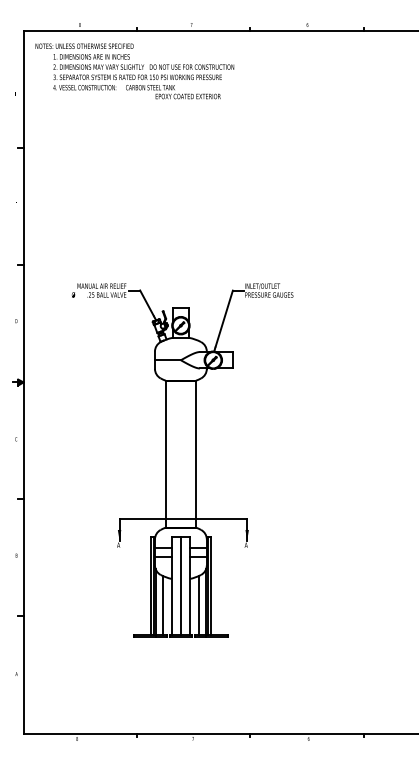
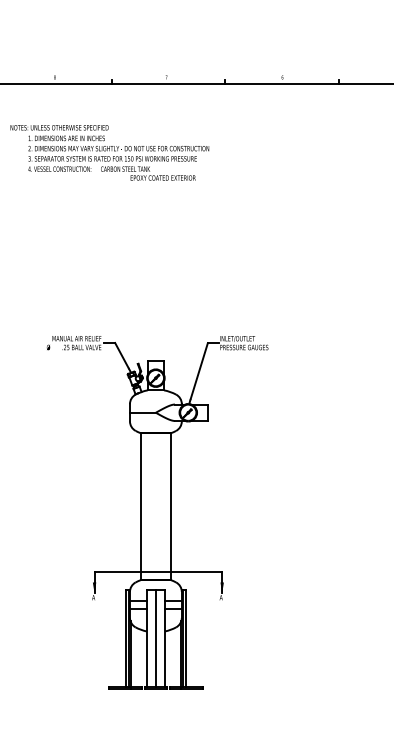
text: (134, 71) -> (109, 153), moved
line: (163, 605) -> (138, 658), removed
line: (198, 605) -> (173, 658), removed

